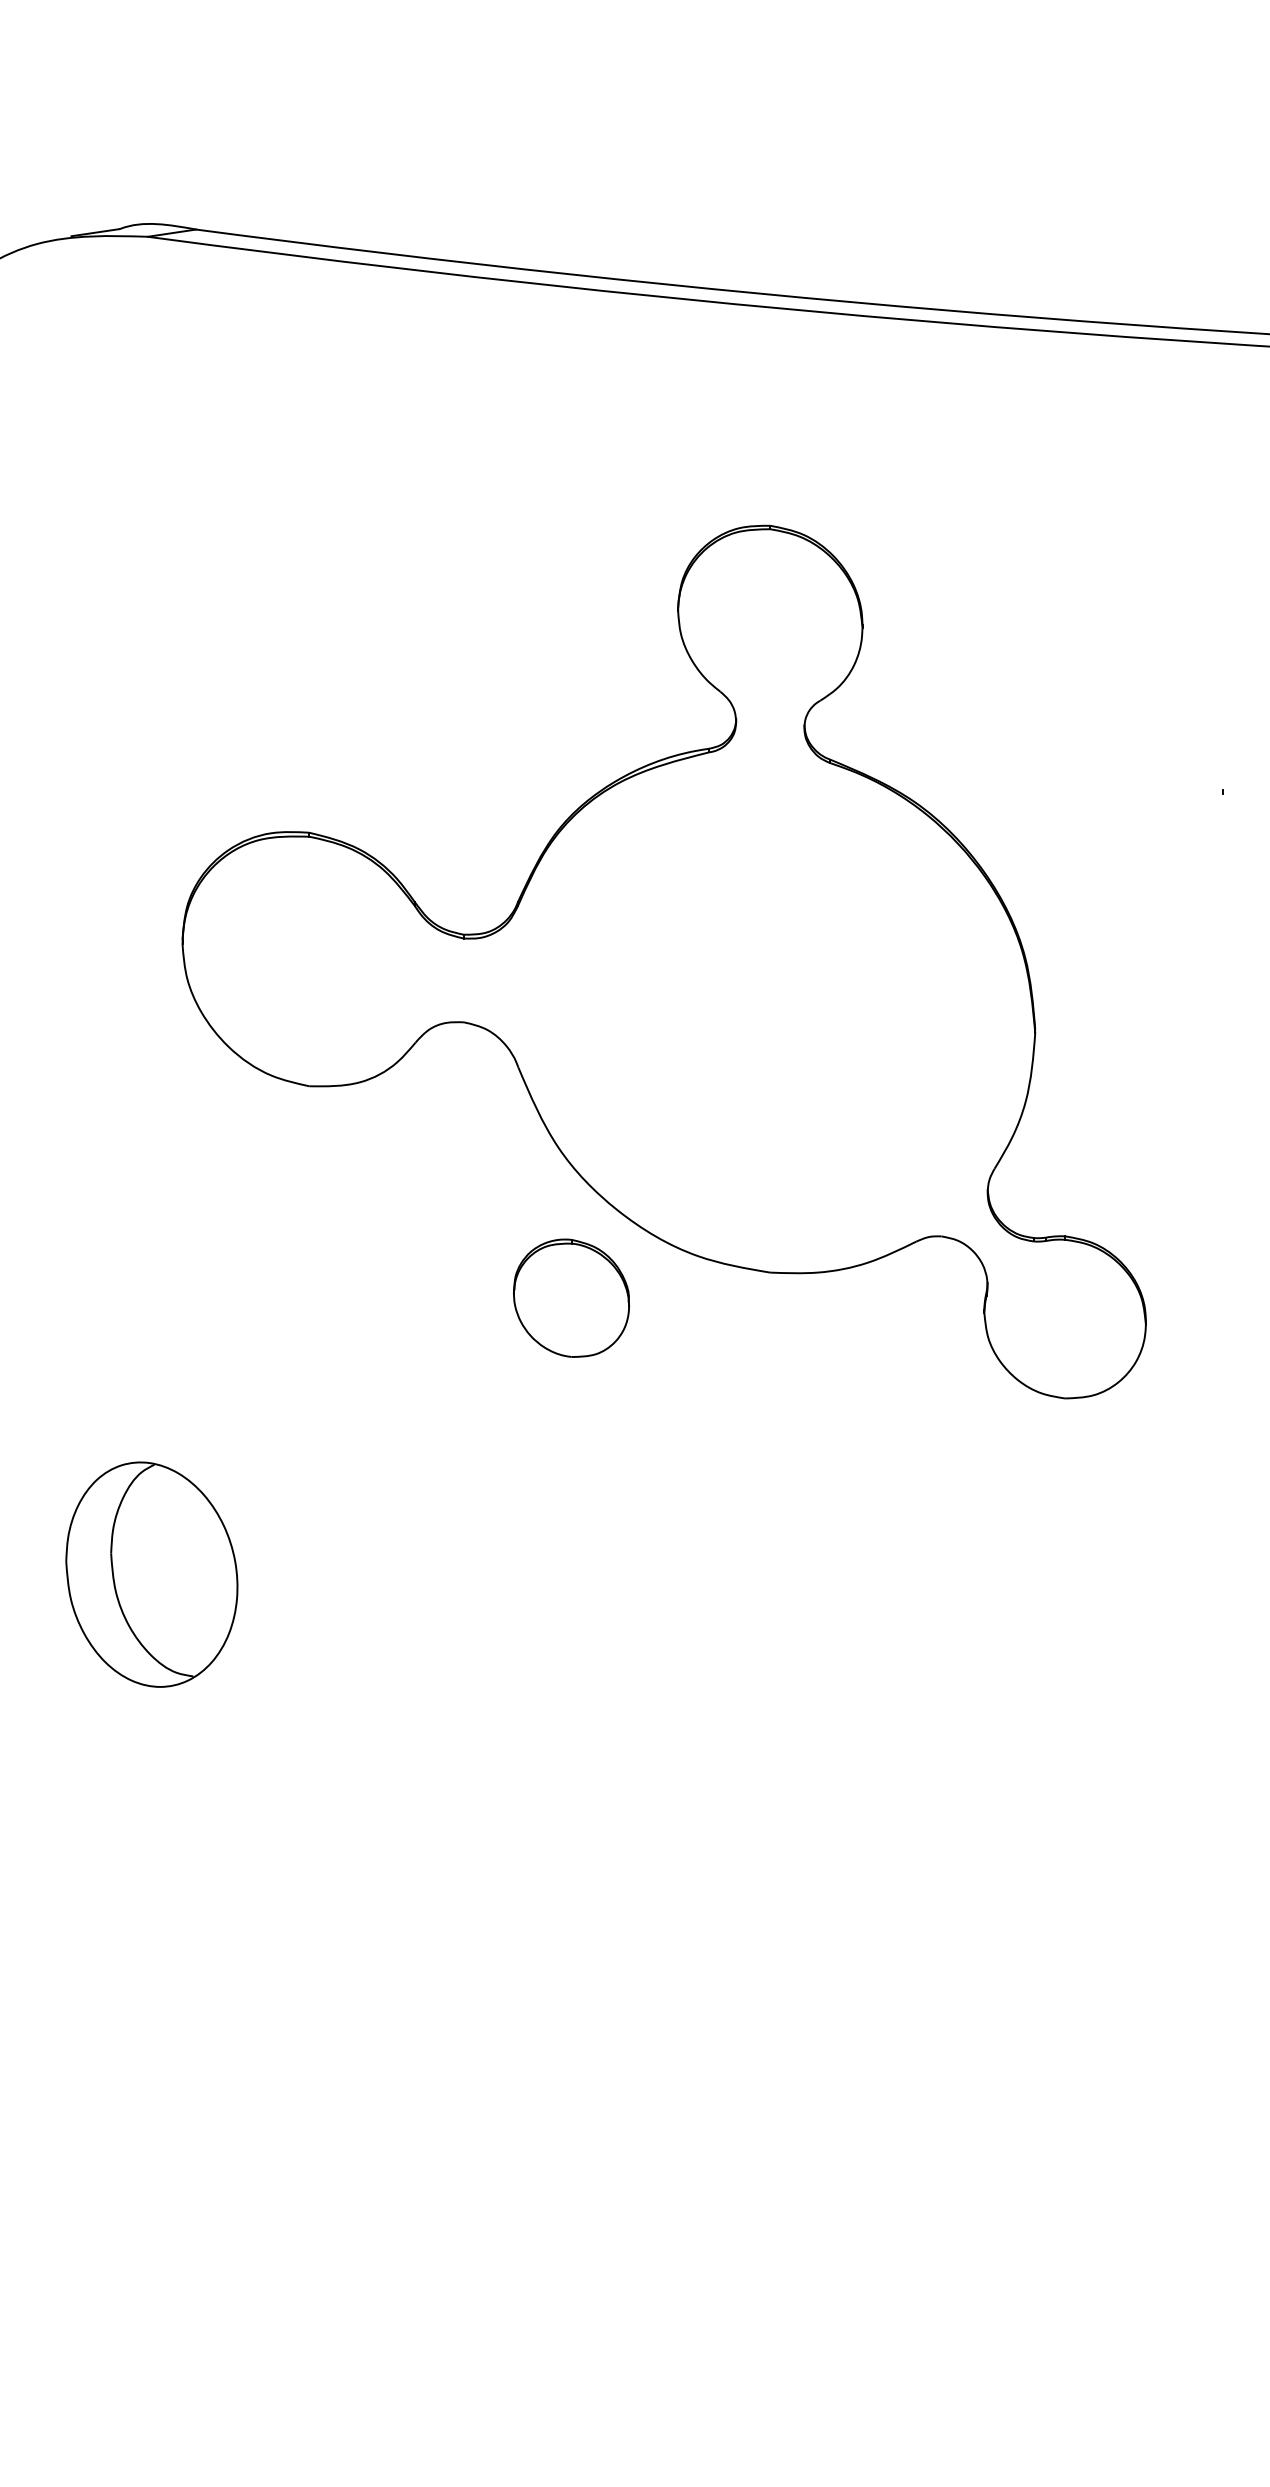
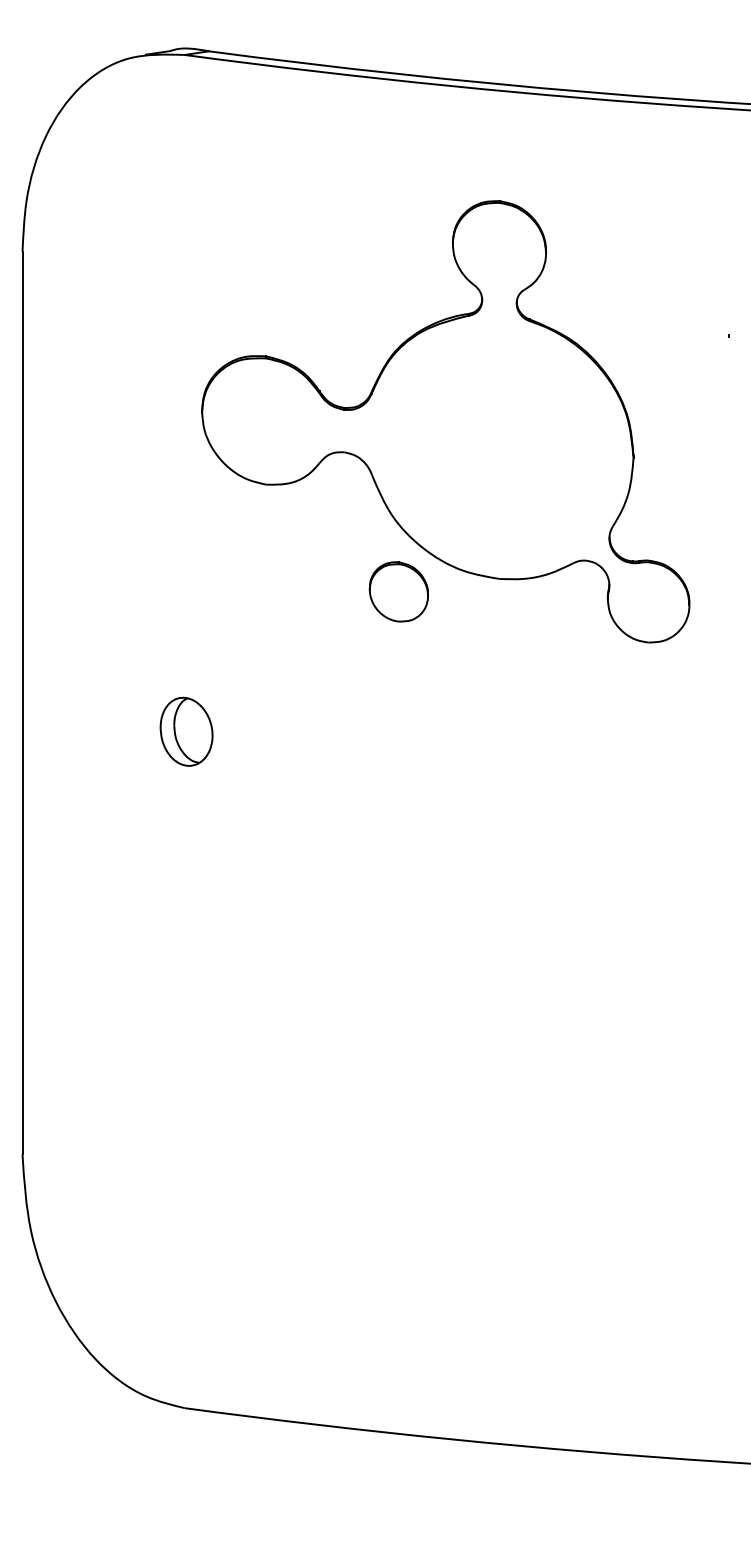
part: (151, 1574) -> (186, 731), size x0.6

